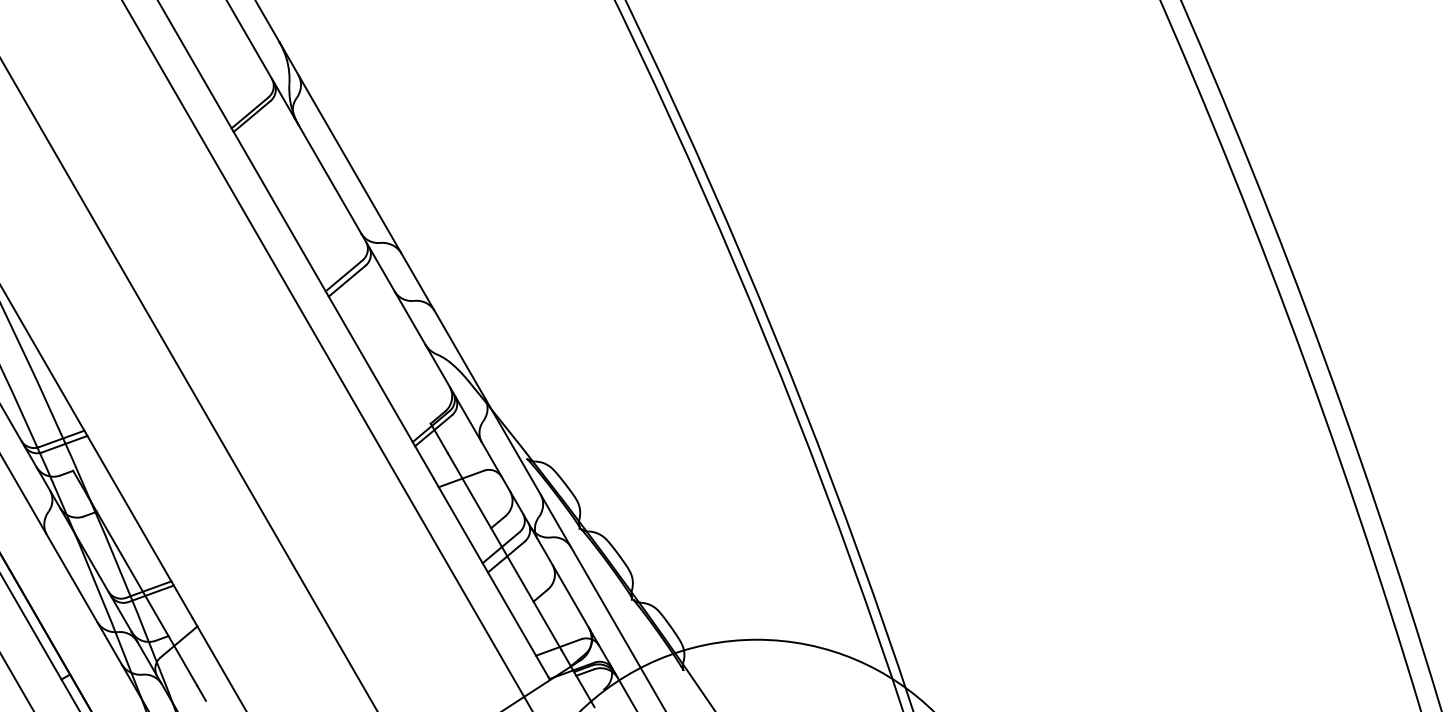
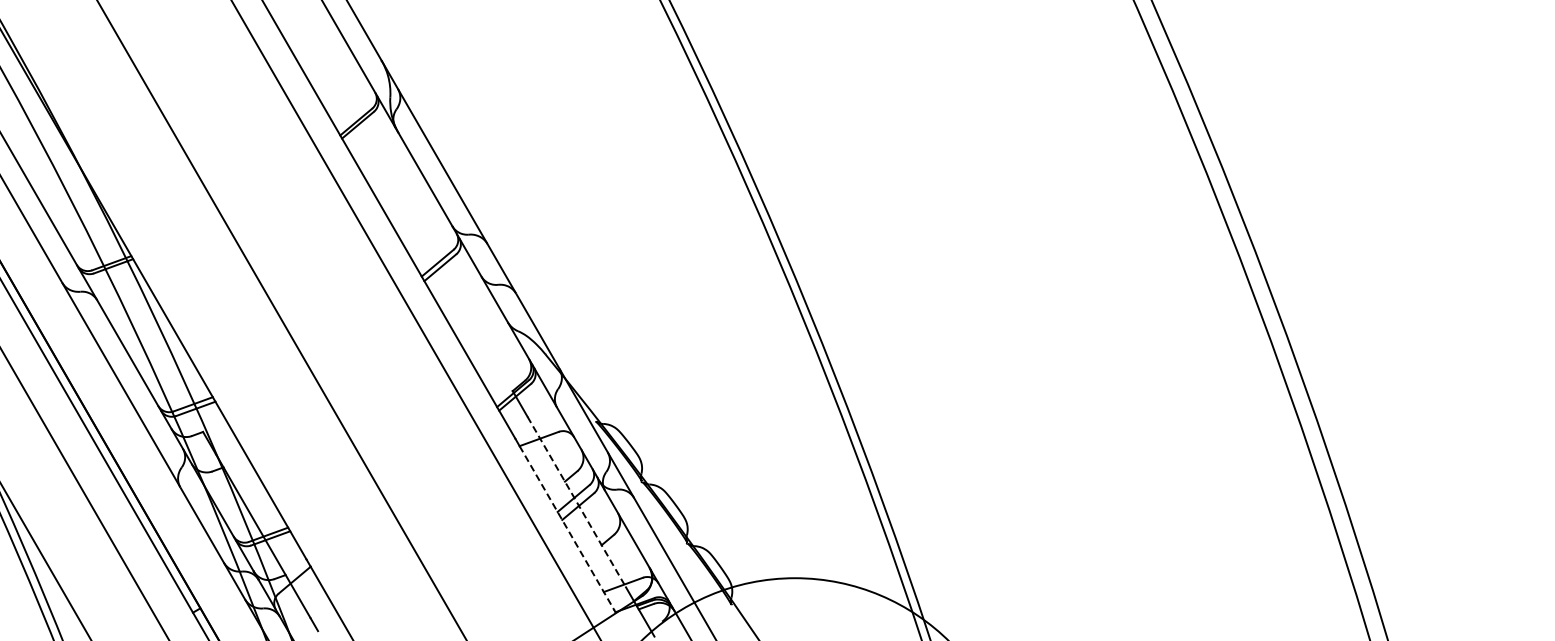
line: (505, 552) -> (577, 502), solid -> dashed
line: (494, 582) -> (567, 528), solid -> dashed

